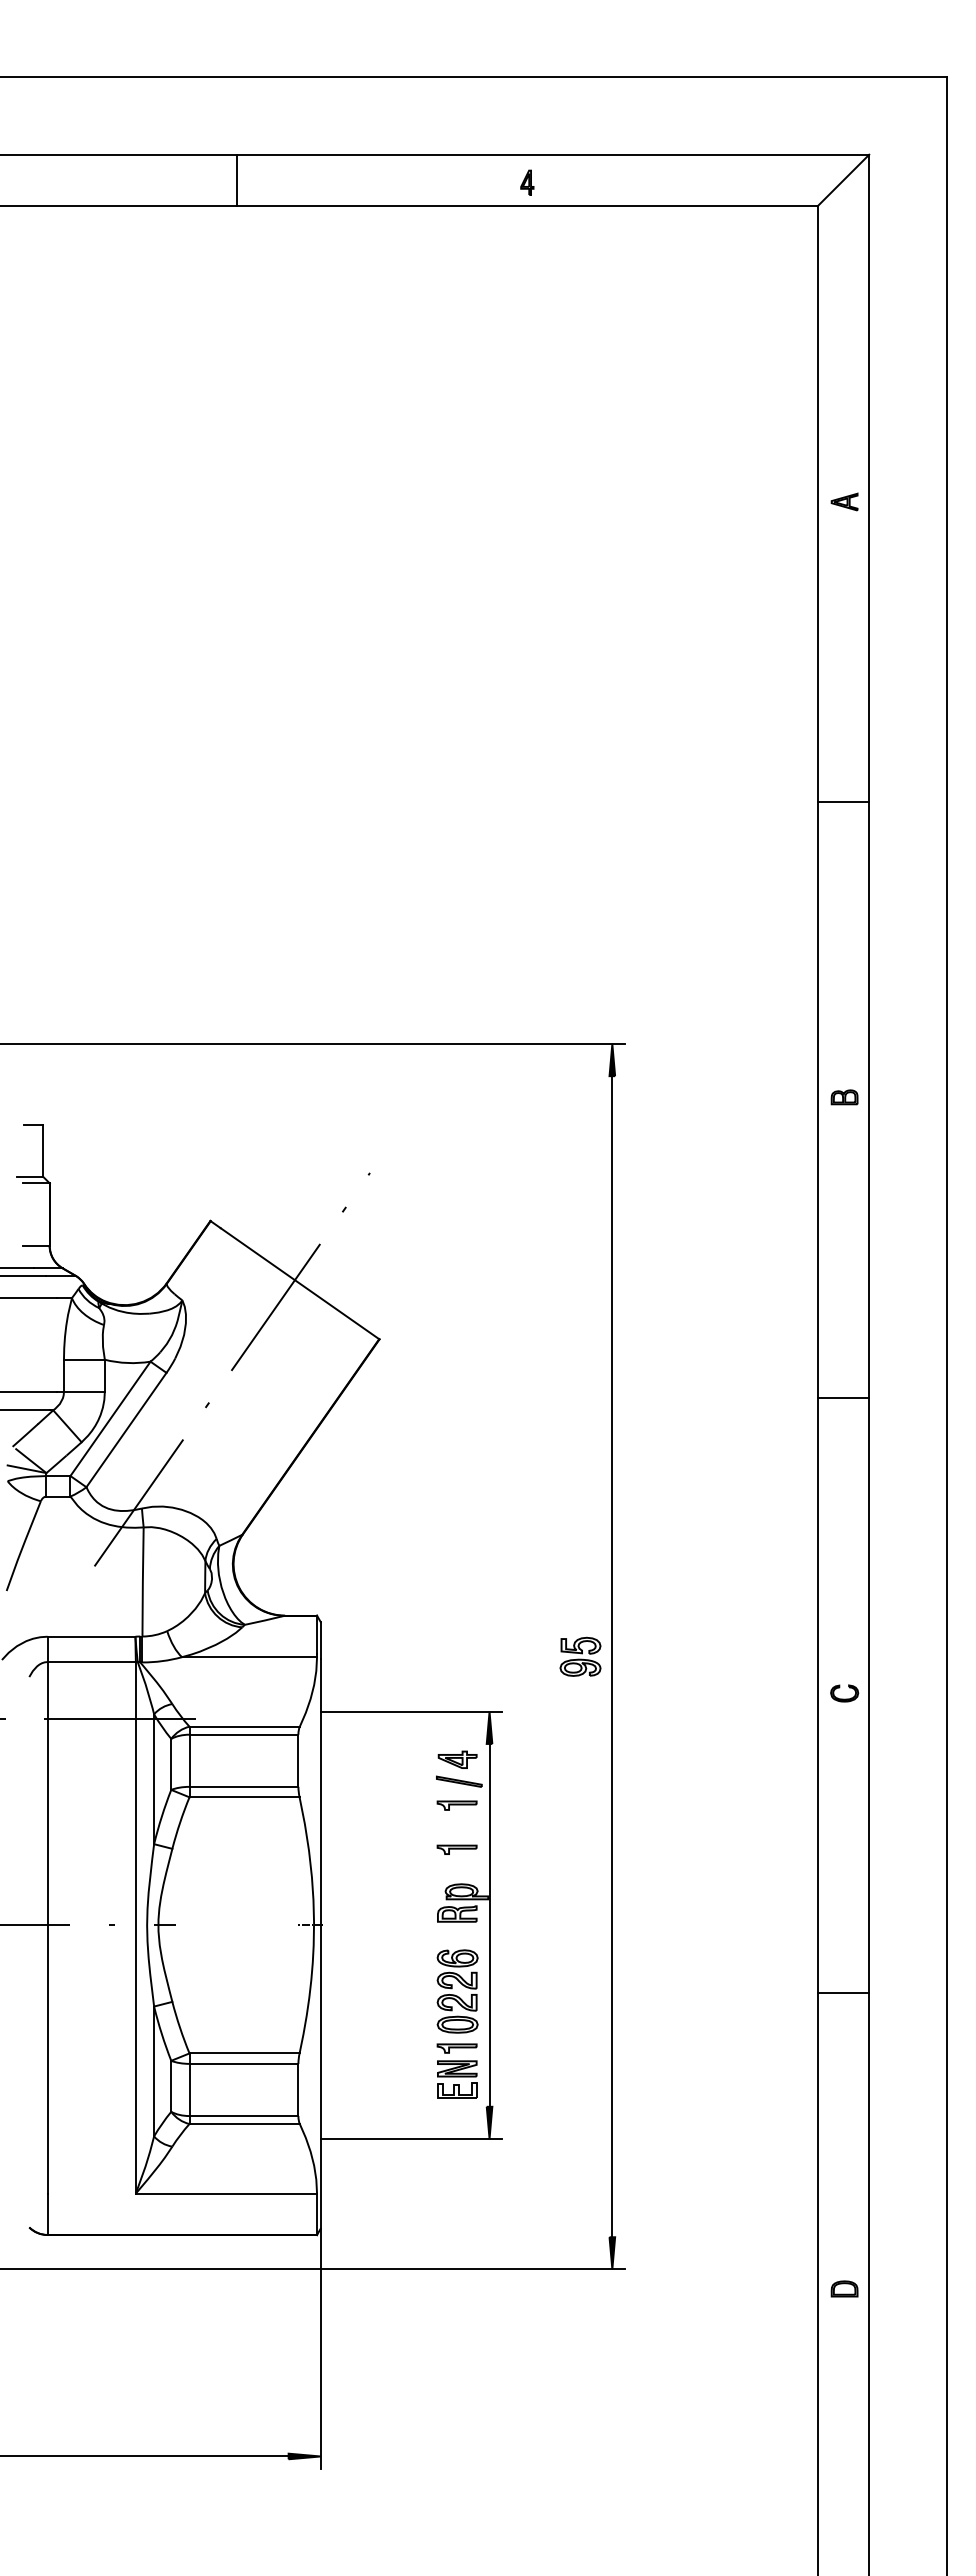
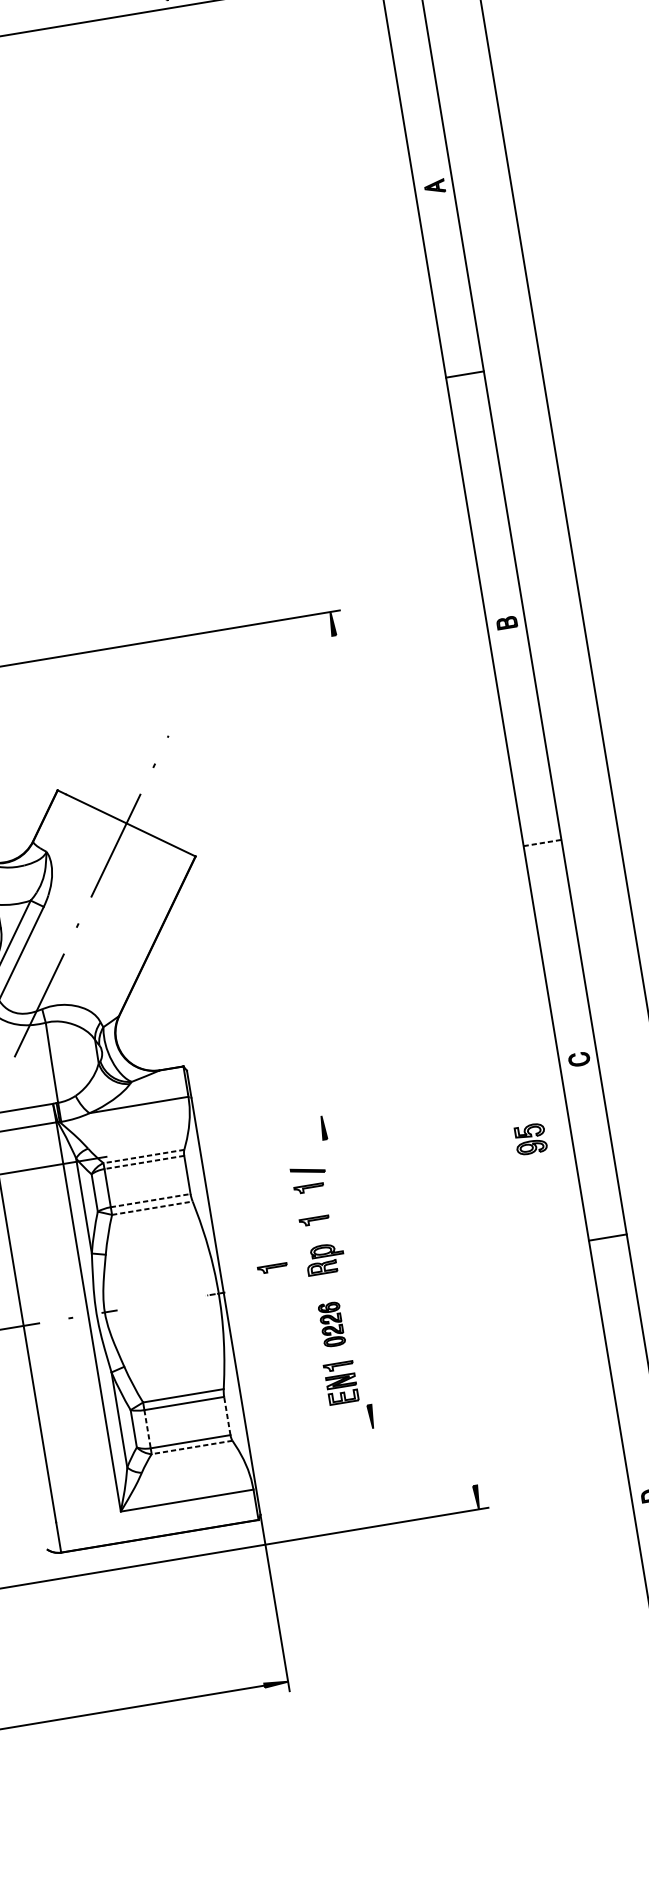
line: (843, 802) -> (465, 374), moved
line: (843, 1397) -> (542, 842), solid -> dashed
part: (580, 1656) -> (530, 1138), moved
line: (612, 1656) -> (404, 1060), removed
line: (411, 1711) -> (264, 1125), removed
line: (244, 1726) -> (143, 1156), solid -> dashed
line: (243, 1734) -> (144, 1162), solid -> dashed
part: (457, 1759) -> (303, 1154), removed
line: (244, 1786) -> (151, 1200), solid -> dashed
line: (245, 1797) -> (153, 1208), solid -> dashed
part: (390, 1903) -> (272, 1268), added
line: (489, 1924) -> (347, 1271), removed
part: (457, 1991) -> (331, 1324), size x0.7
line: (843, 1993) -> (607, 1237), moved
line: (298, 2089) -> (227, 1415), solid -> dashed
line: (189, 2090) -> (147, 1429), solid -> dashed
line: (244, 2124) -> (192, 1447), solid -> dashed
line: (411, 2138) -> (316, 1437), removed

